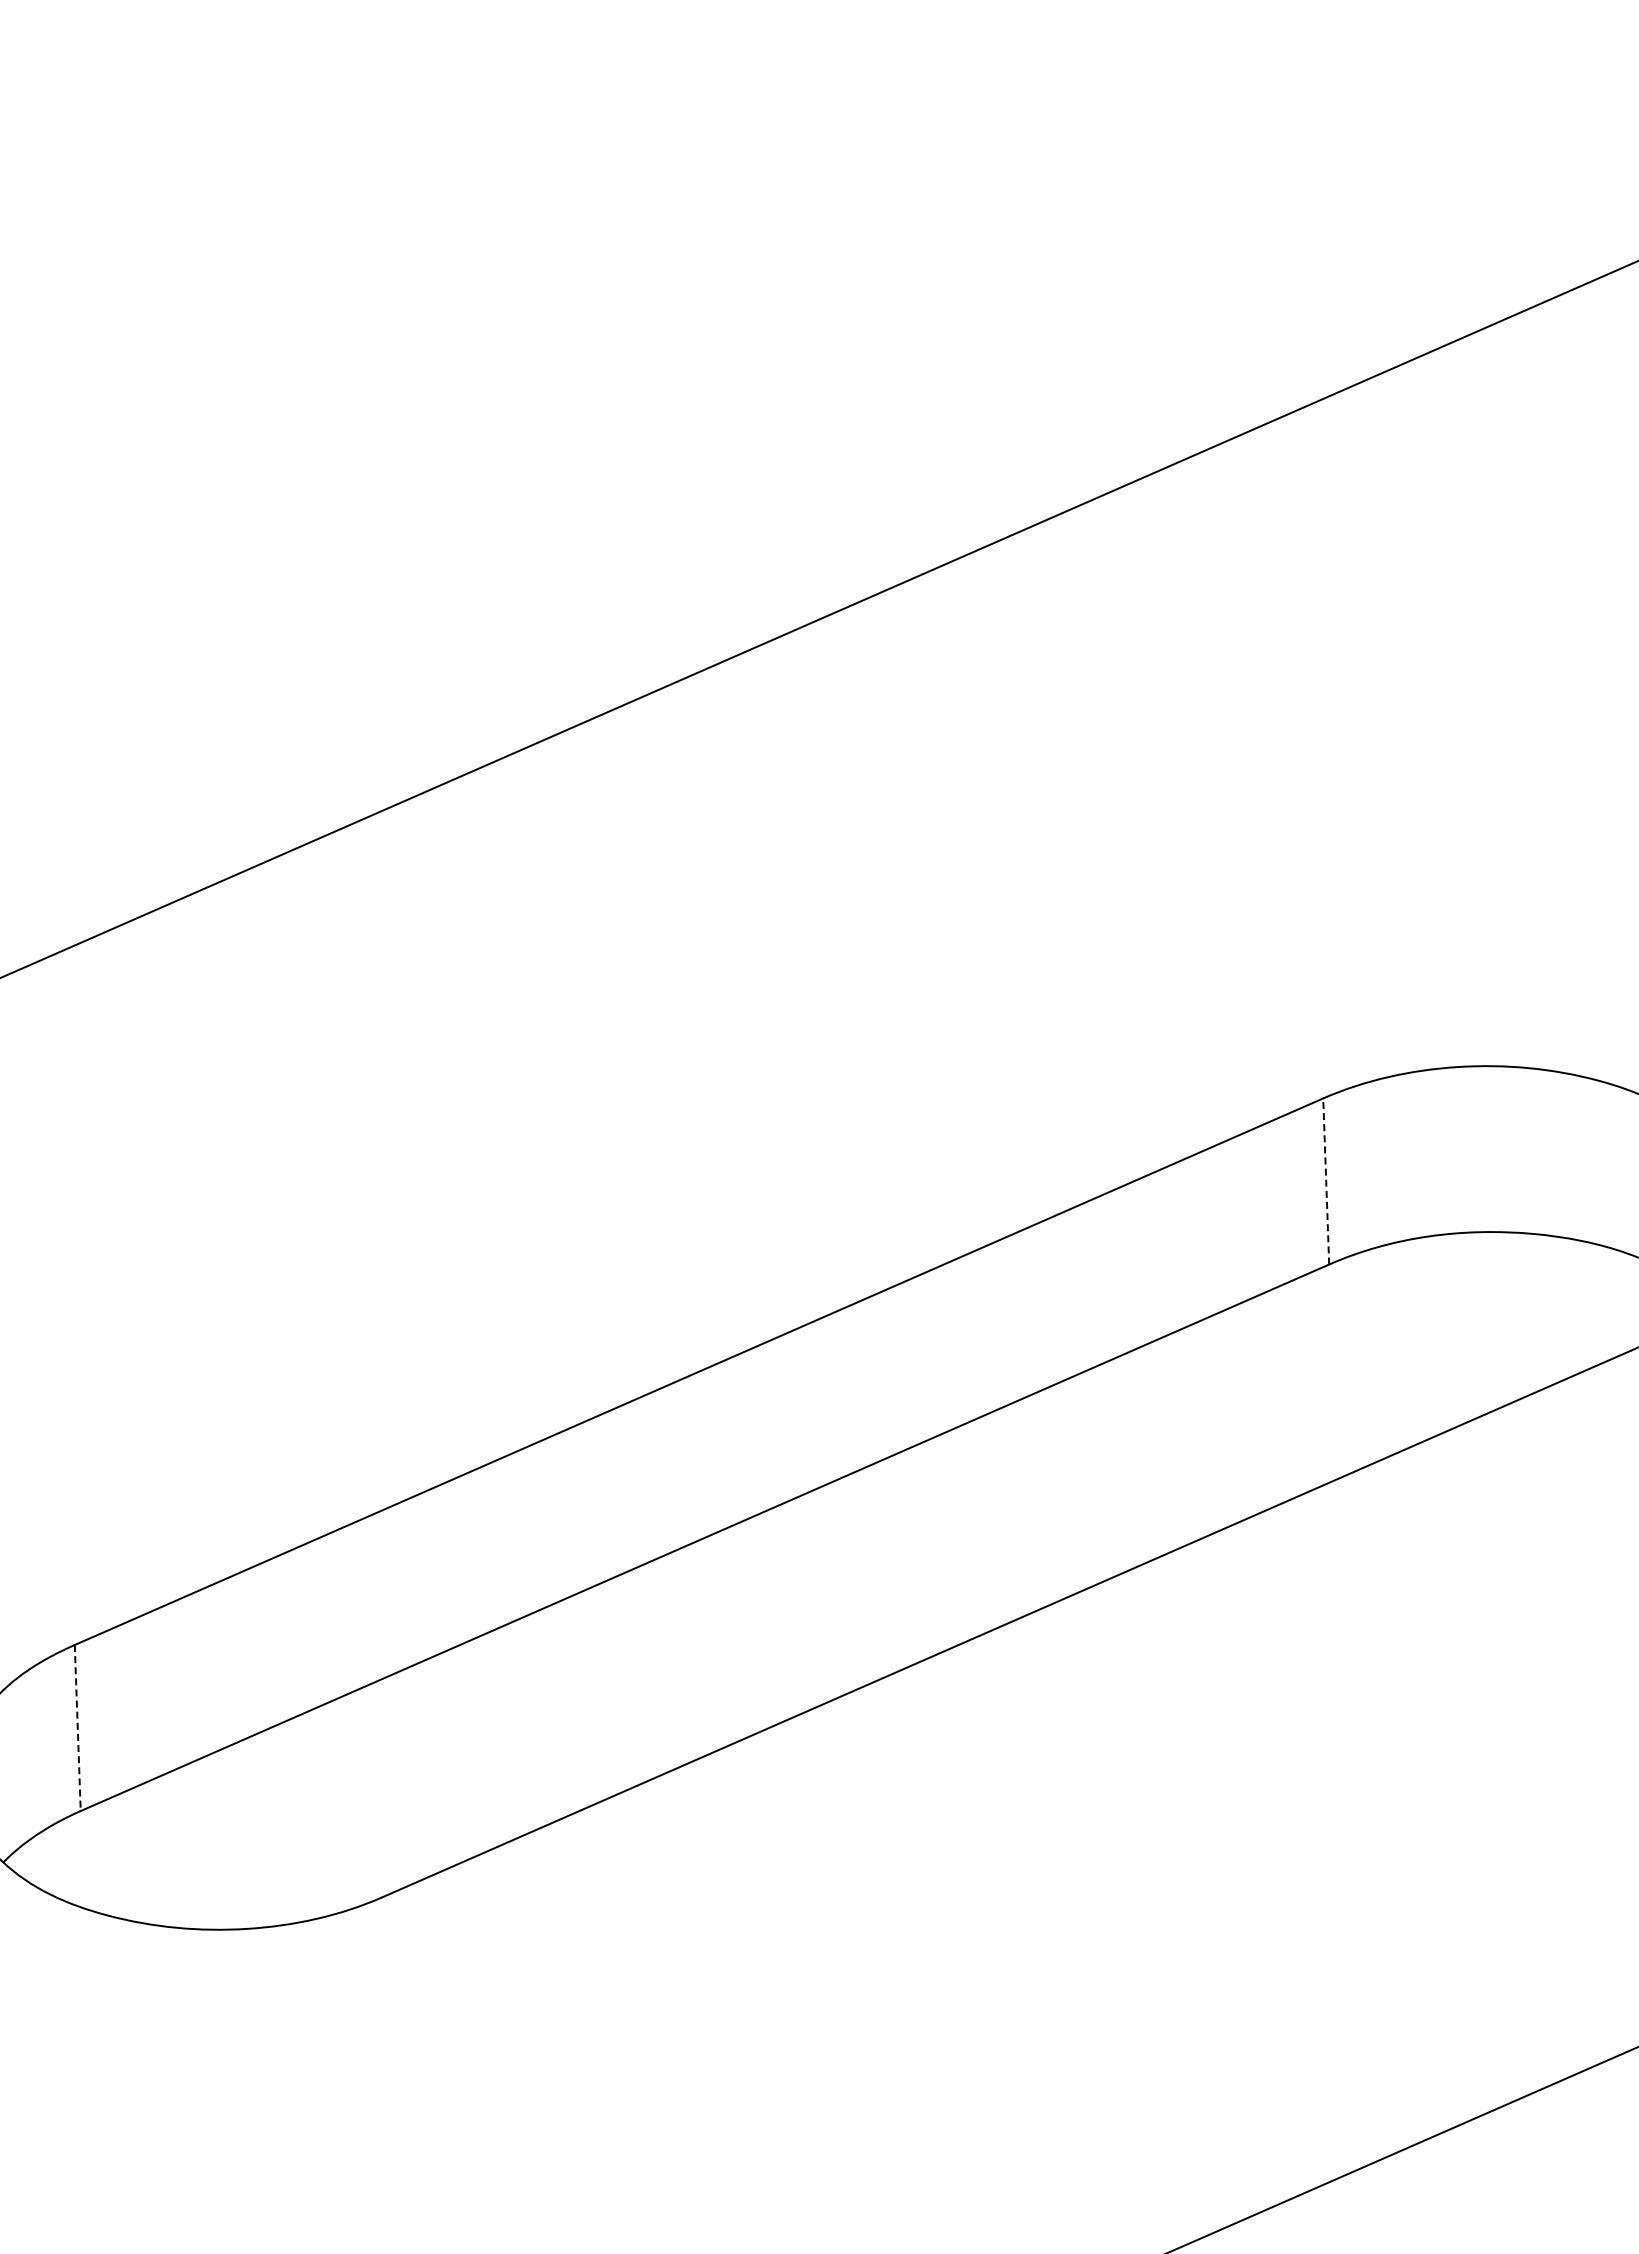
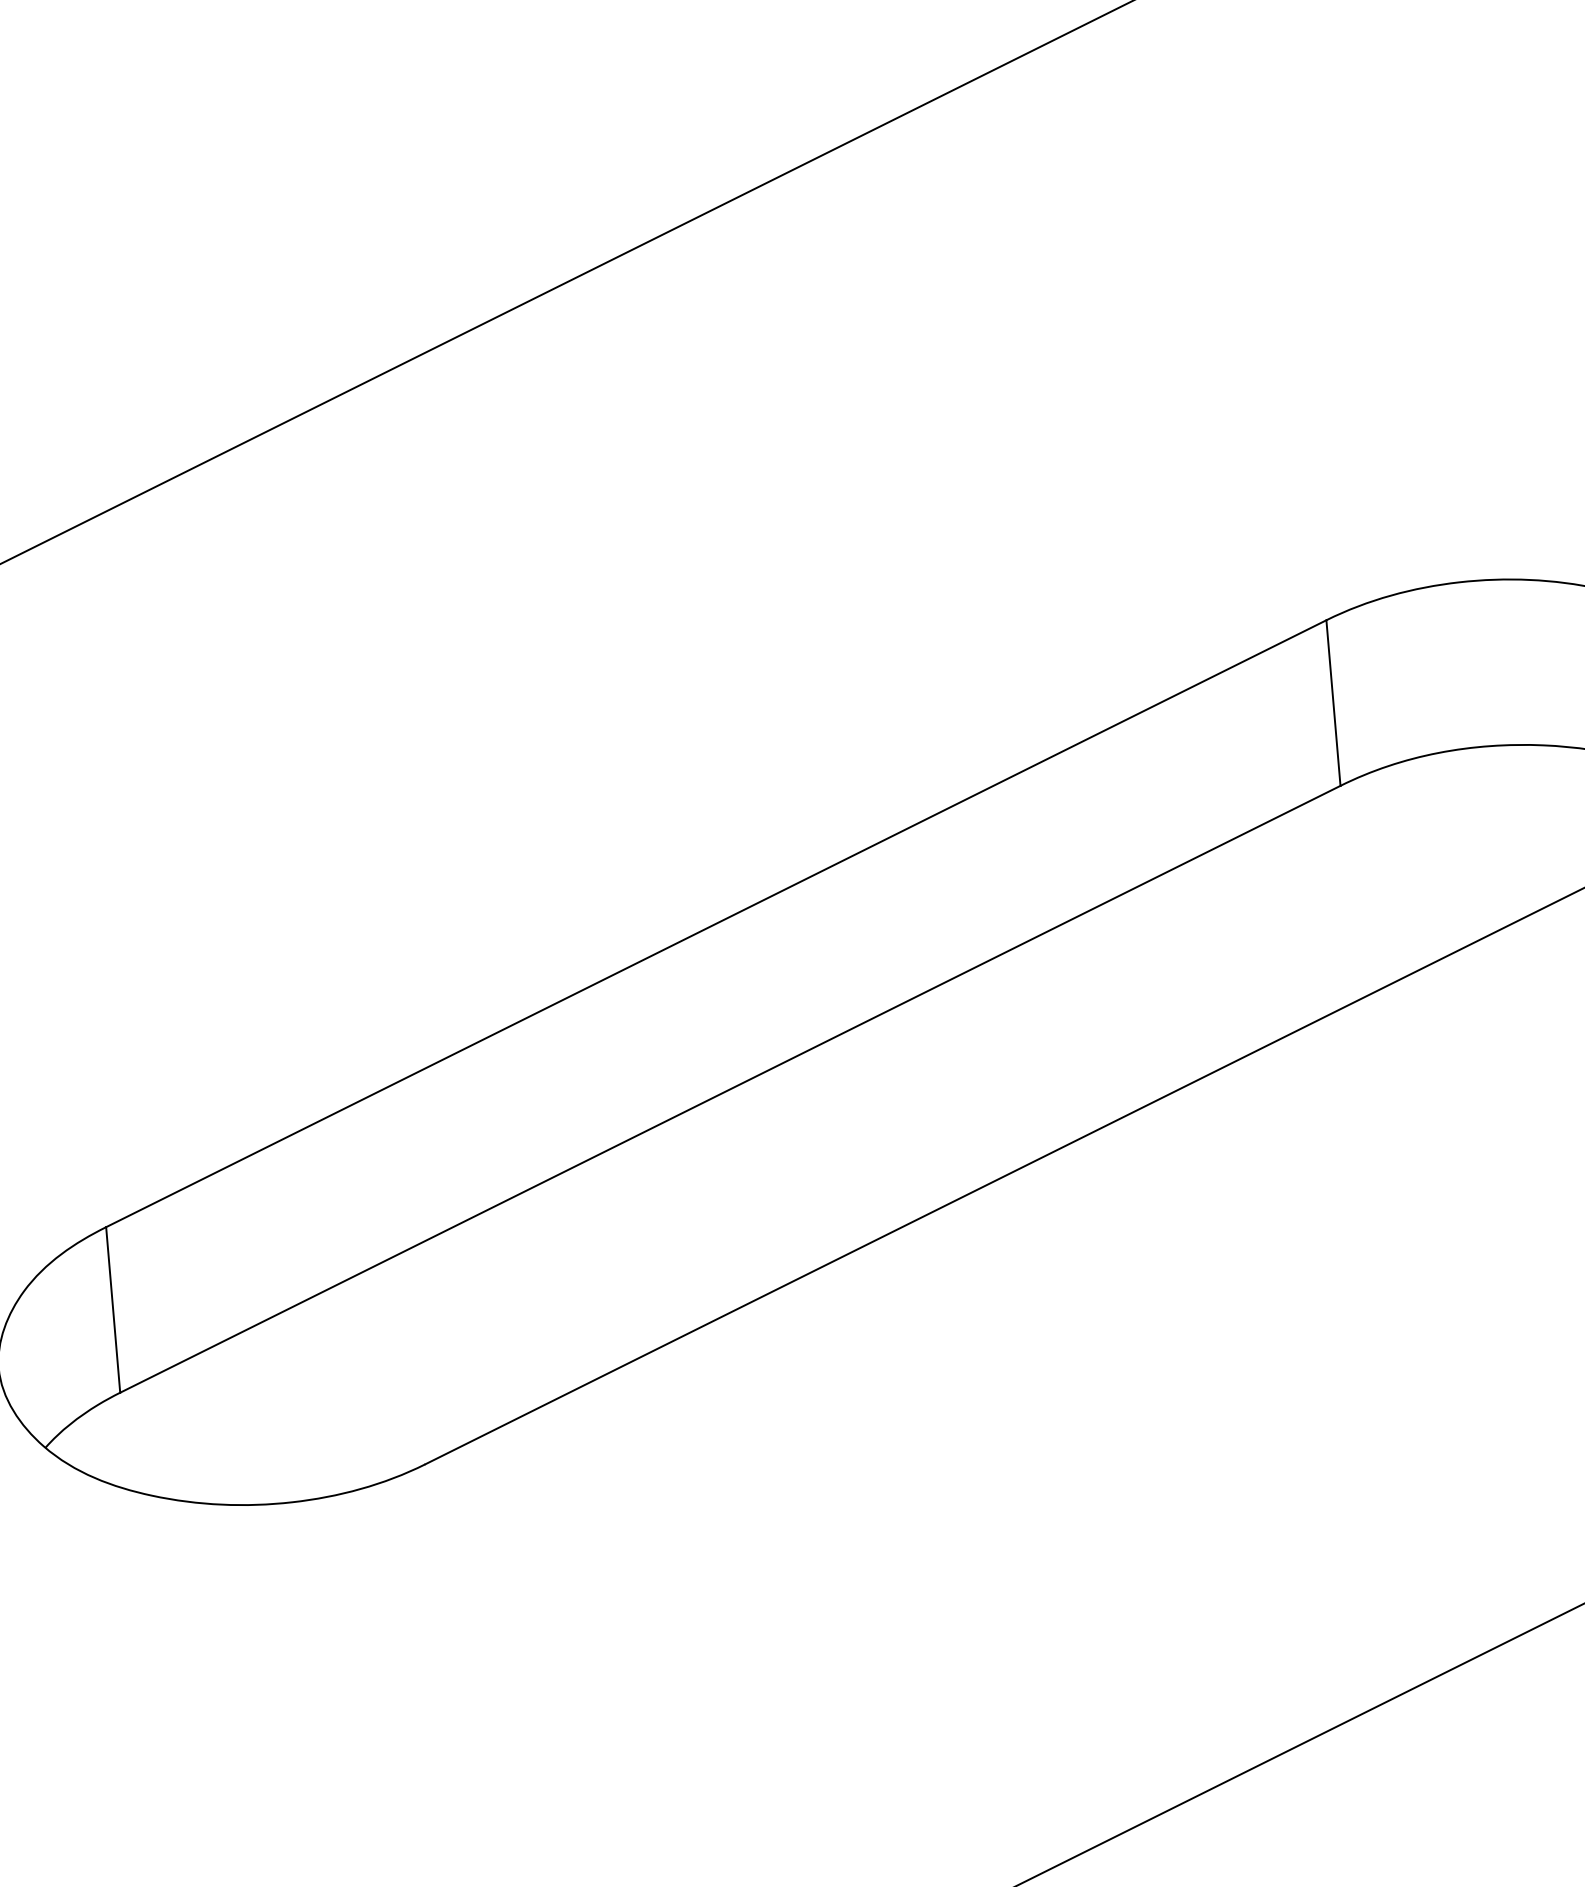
line: (1326, 1180) -> (1333, 702), dashed -> solid
line: (77, 1728) -> (112, 1310), dashed -> solid

